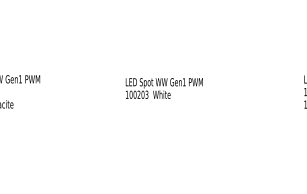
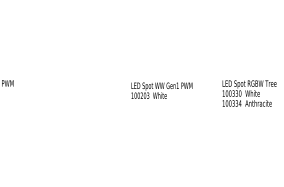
text: (163, 88) -> (161, 90), moved

